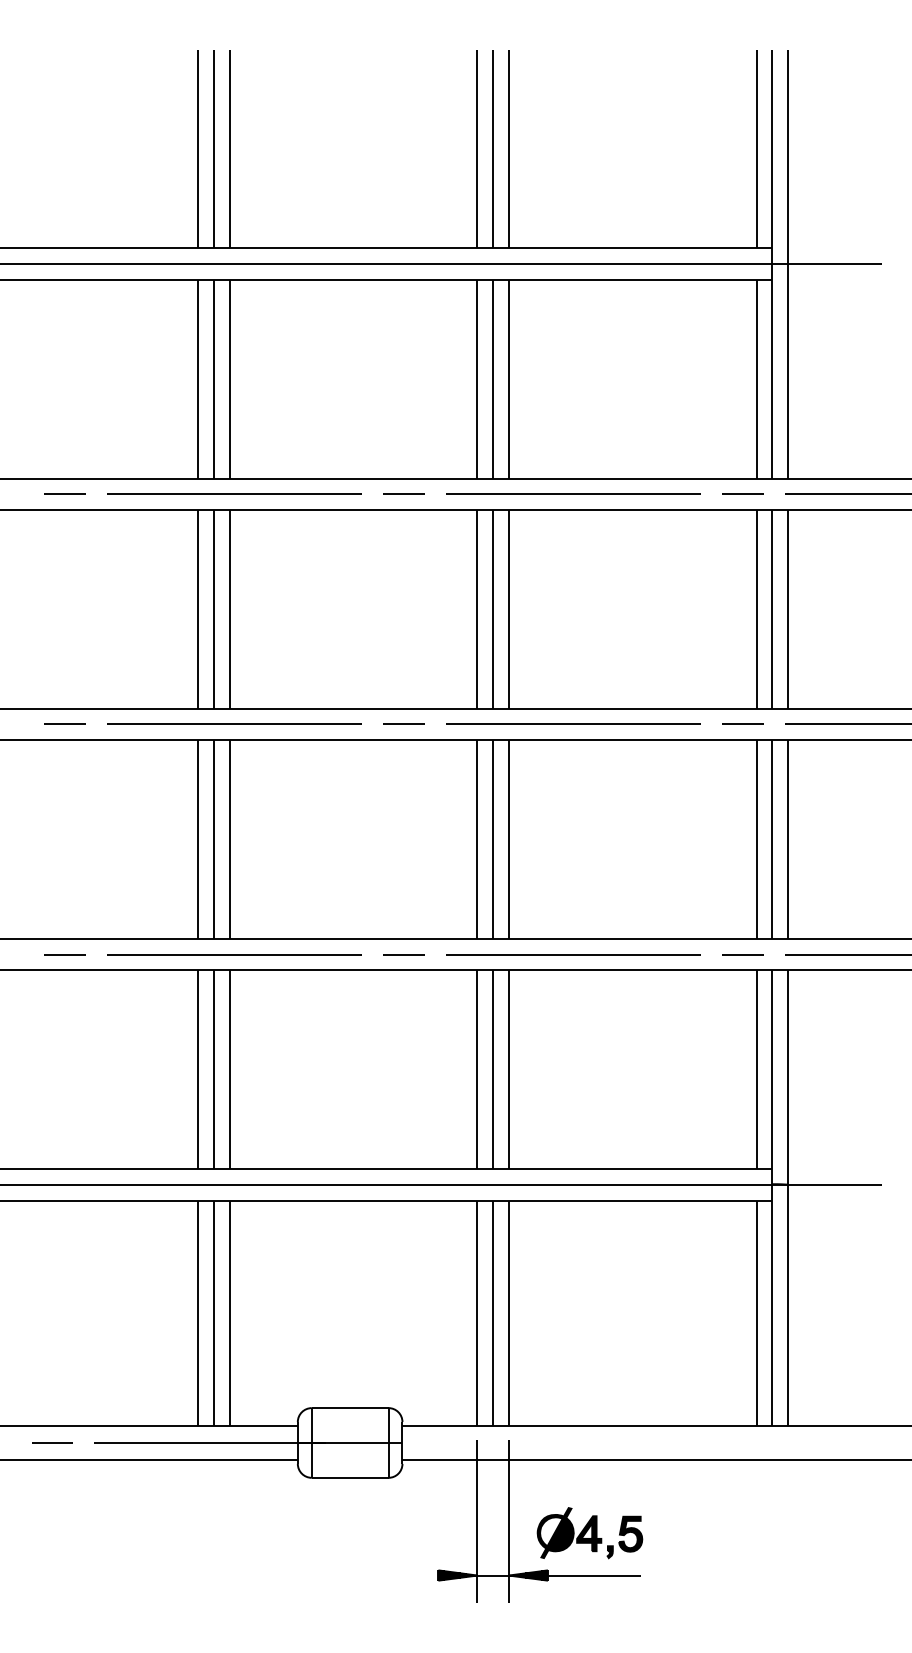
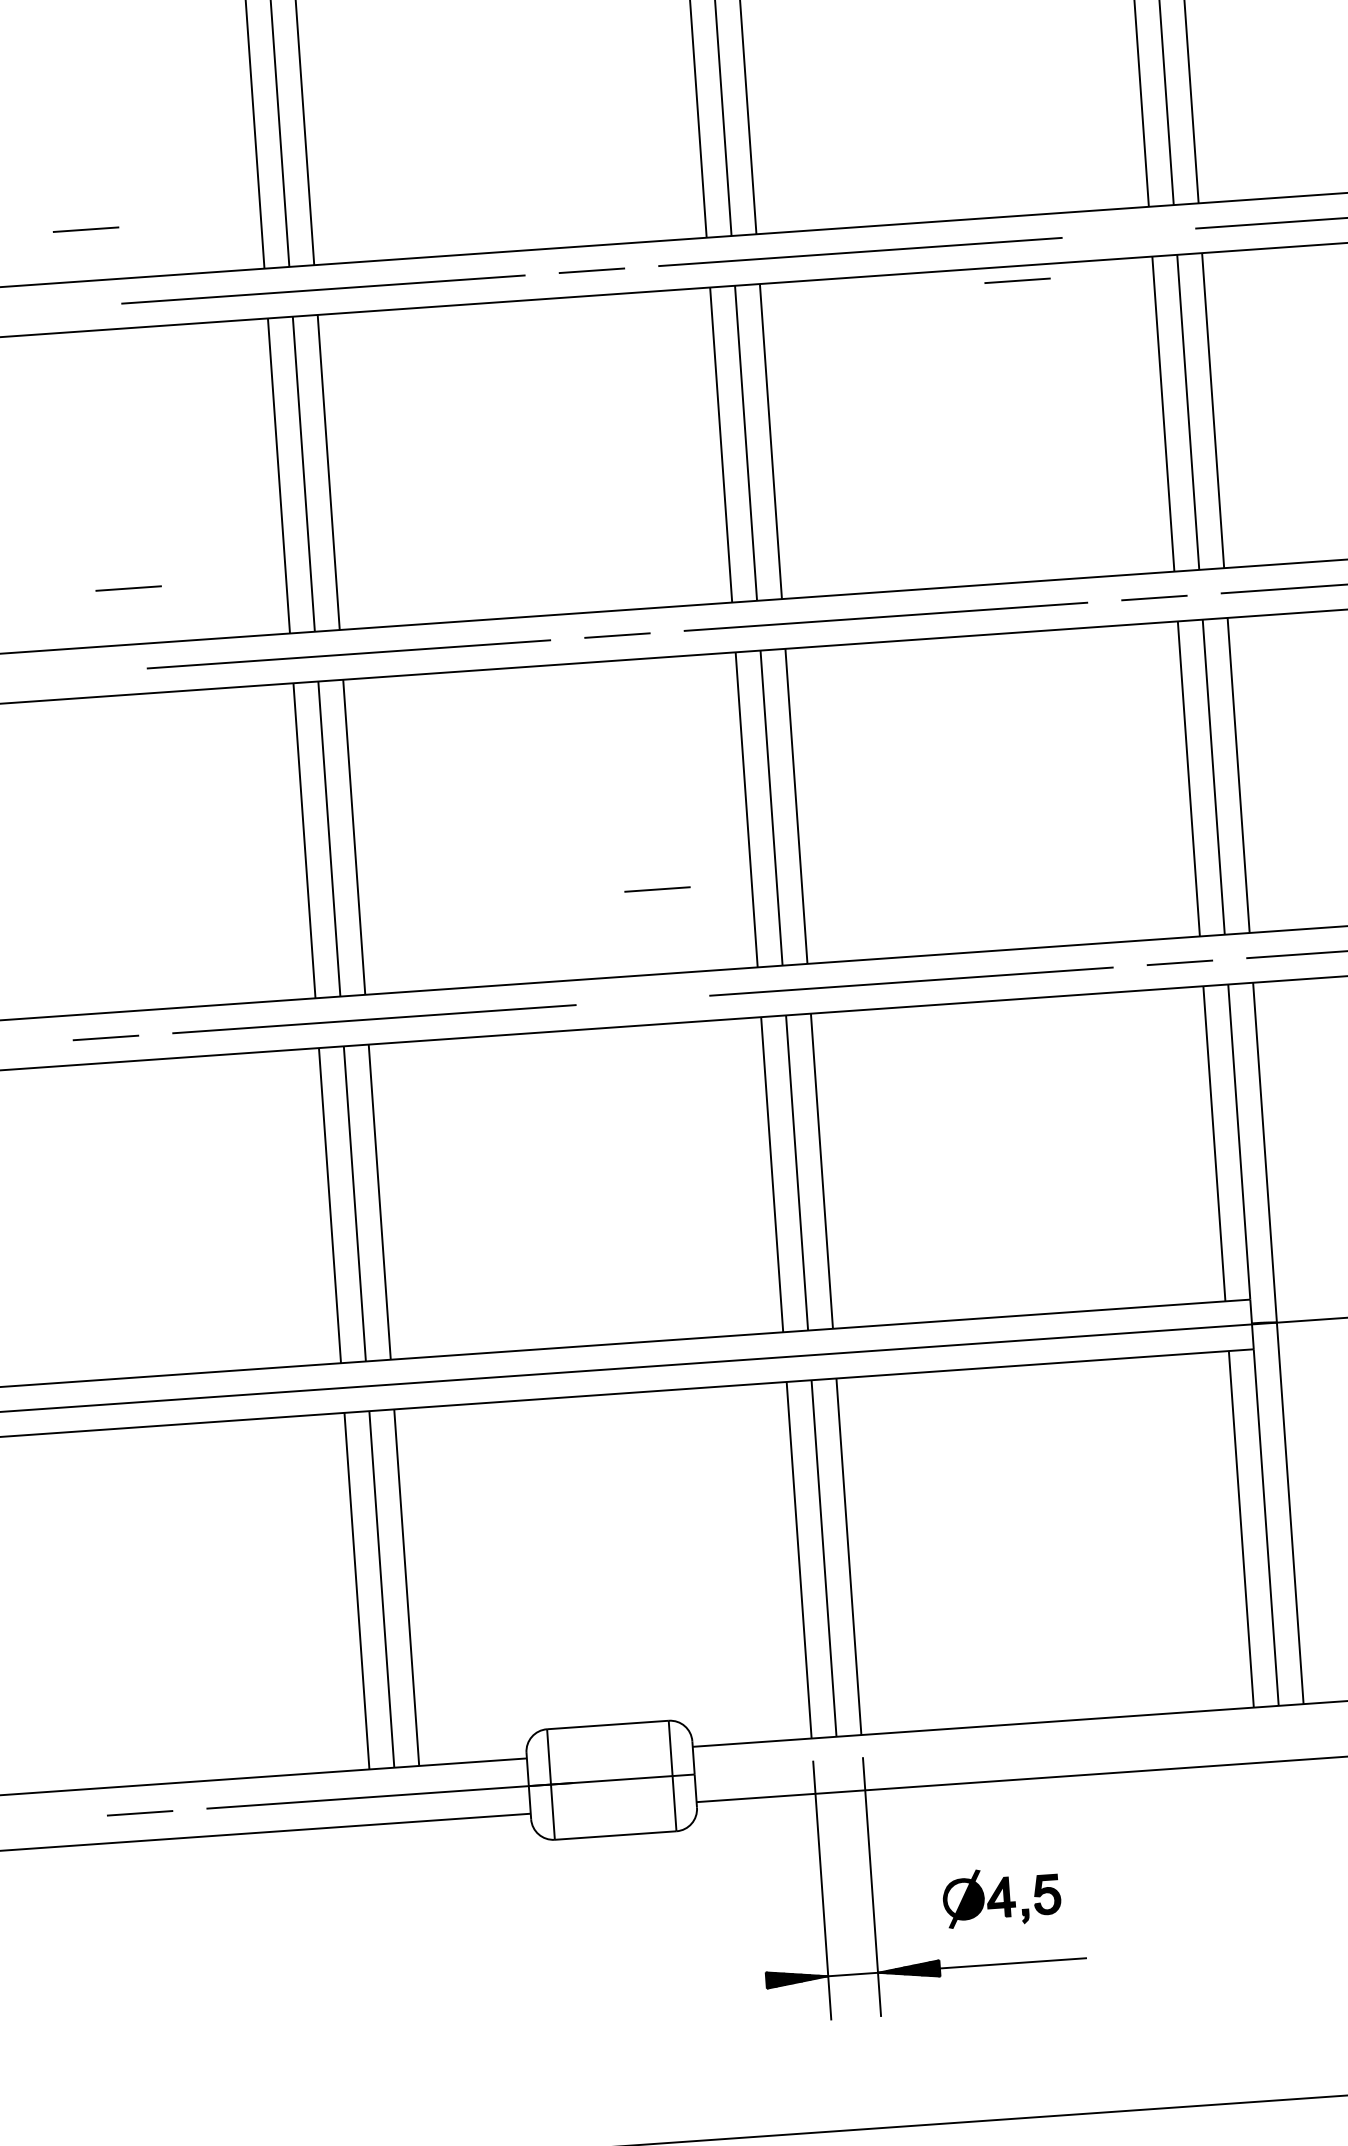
line: (64, 493) -> (84, 228), moved
line: (742, 493) -> (1017, 279), moved
line: (64, 723) -> (127, 587), moved
line: (403, 954) -> (656, 889), moved
part: (589, 1533) -> (1001, 1897), size x0.7

